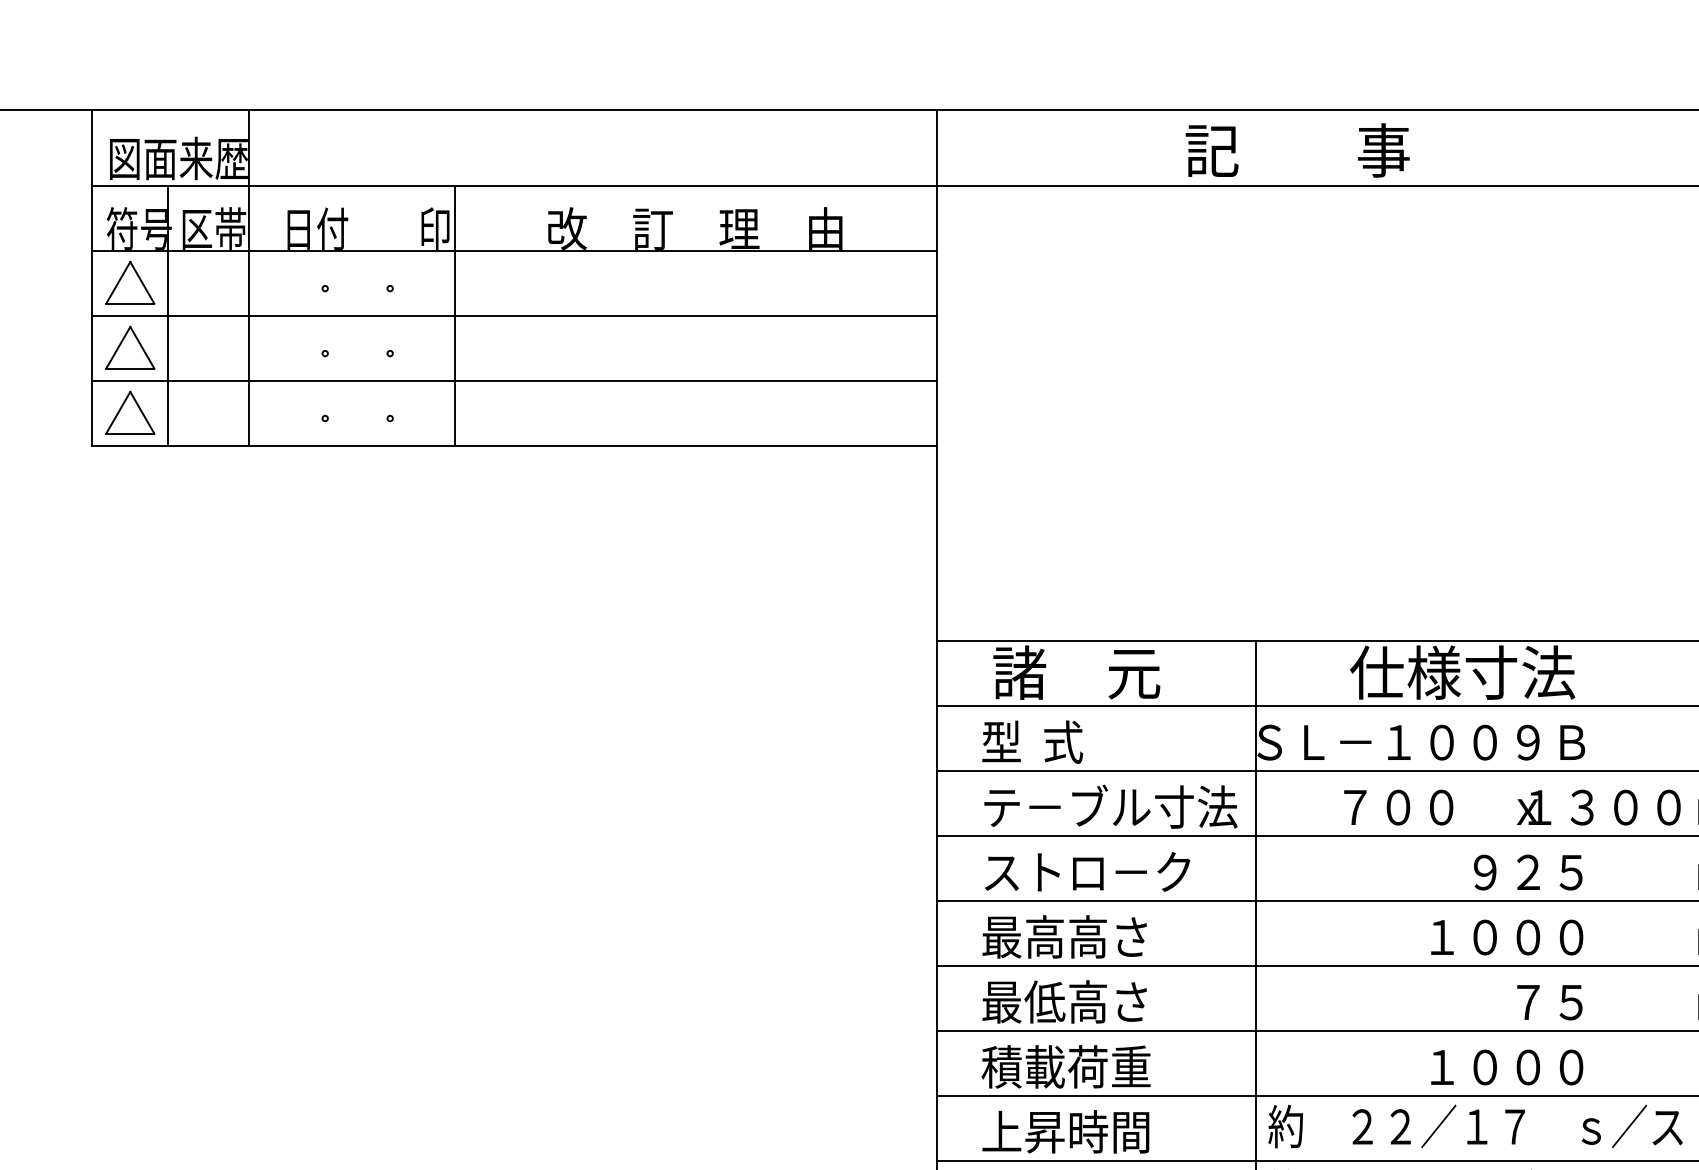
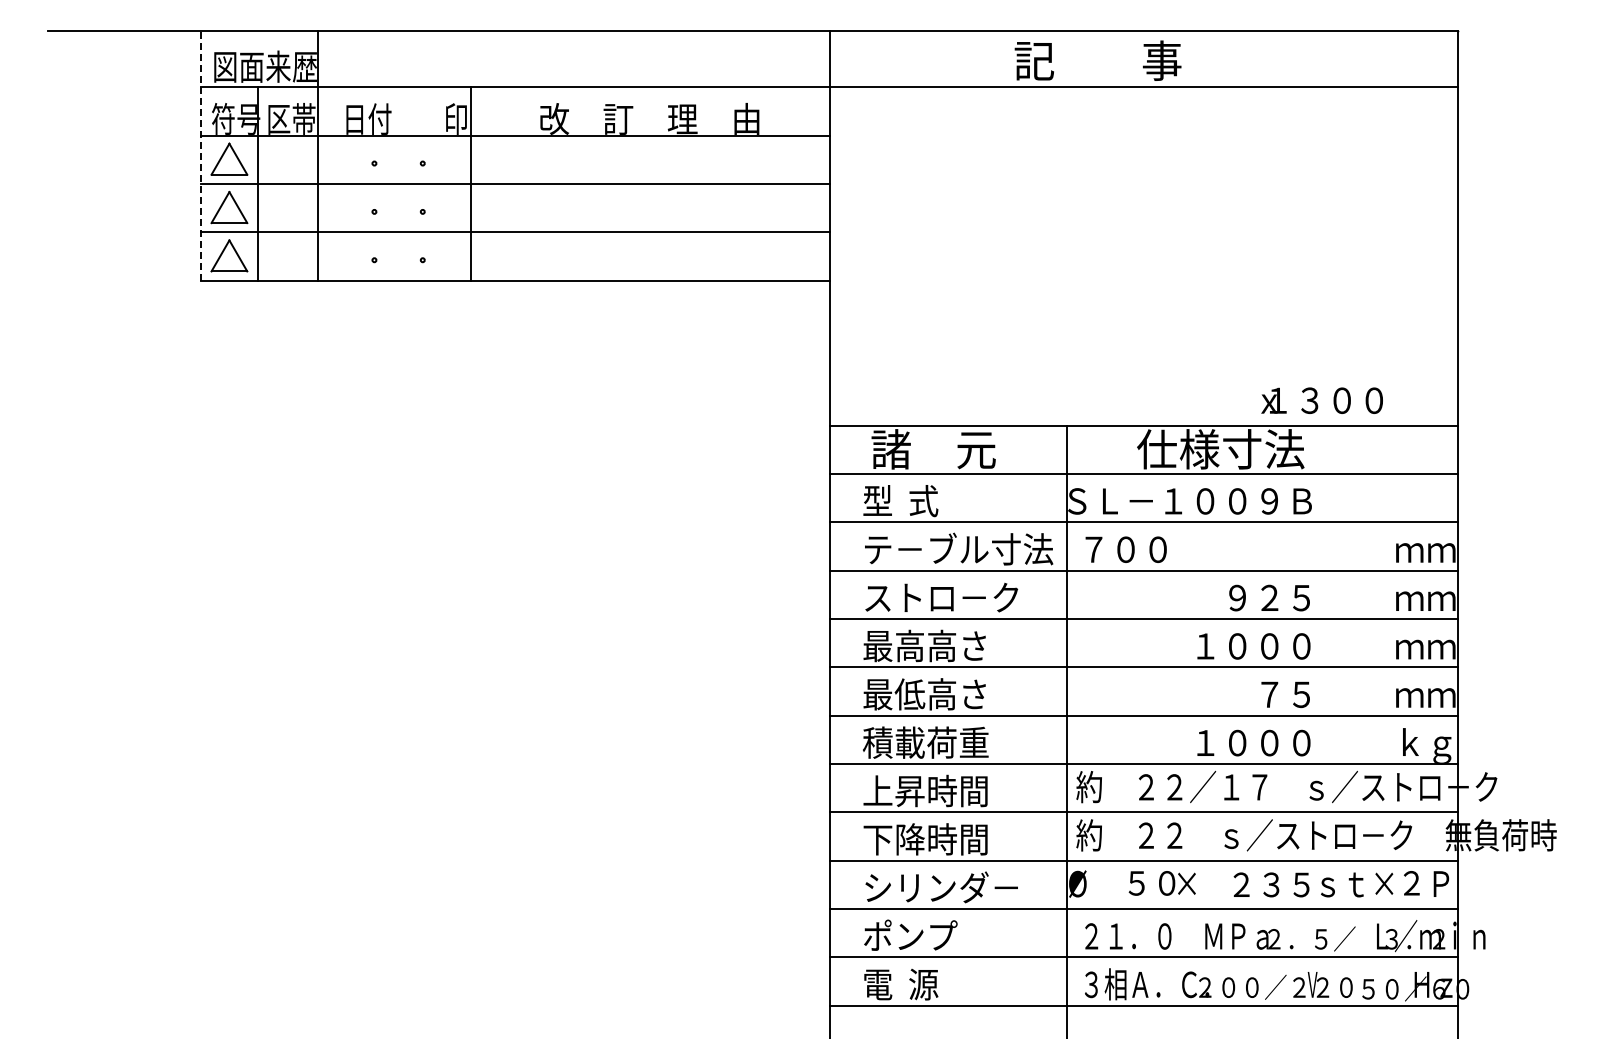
line: (92, 277) -> (201, 155), solid -> dashed
text: (1397, 807) -> (1125, 549), moved
text: (1597, 807) -> (1321, 400), moved

